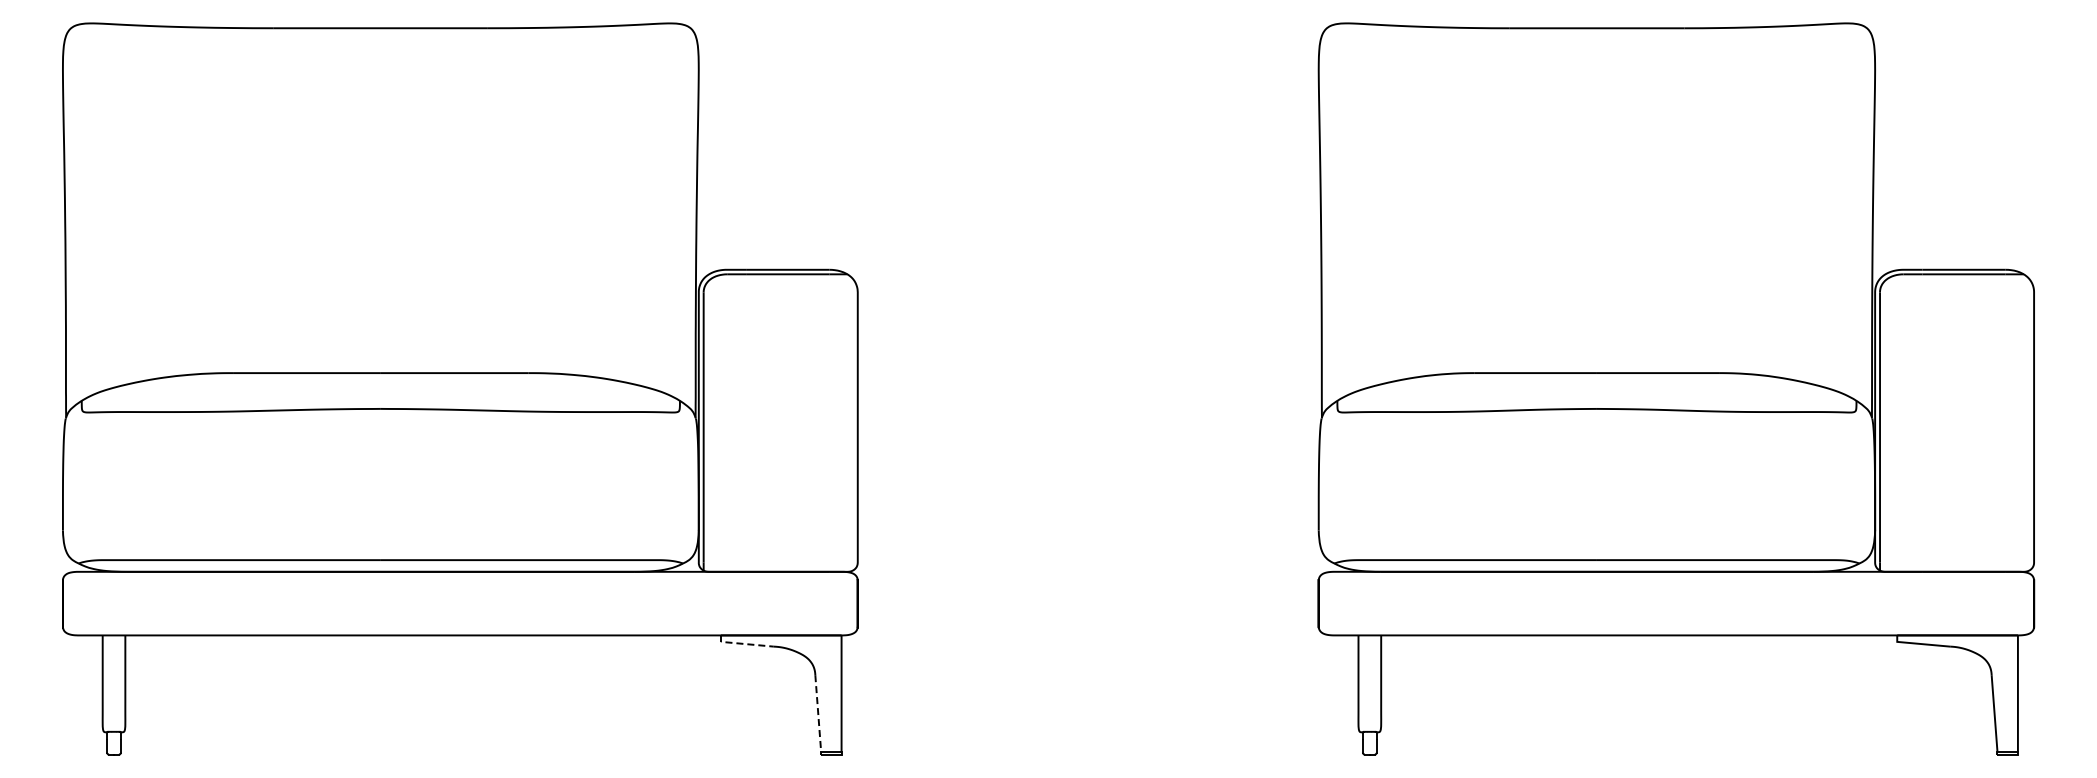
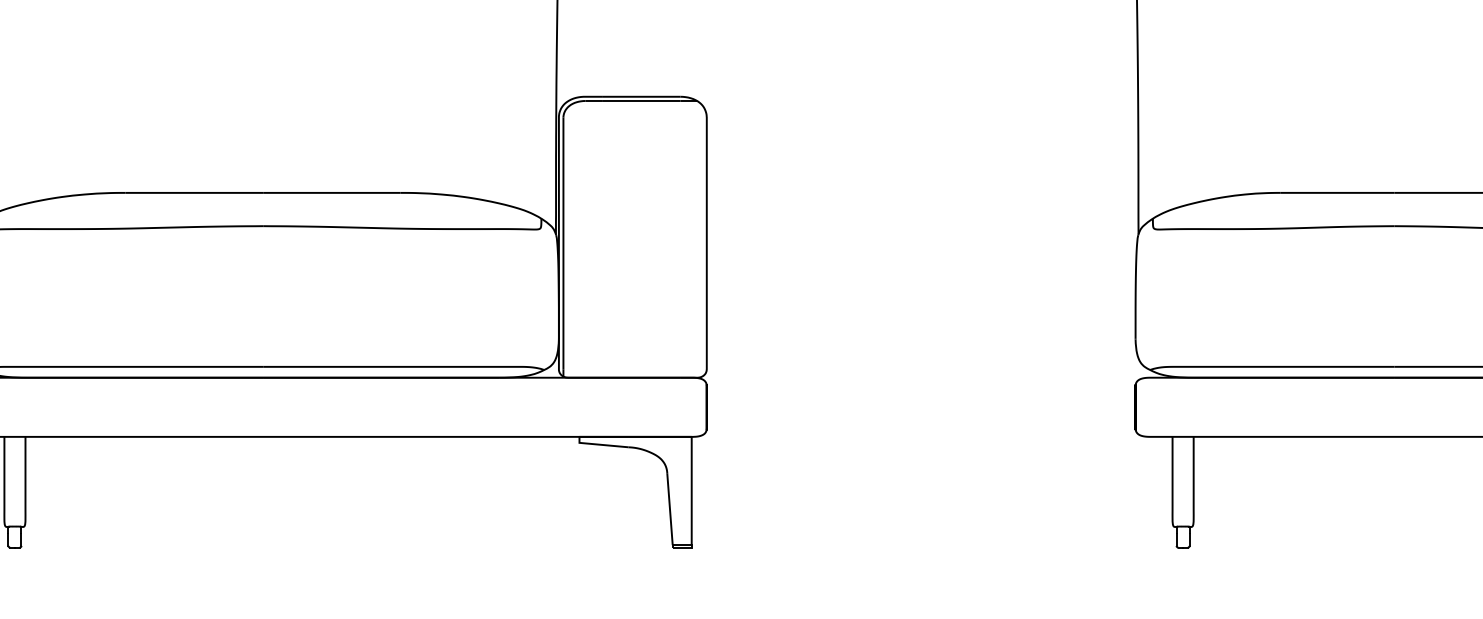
line: (743, 643) -> (600, 444), dashed -> solid
line: (818, 713) -> (670, 509), dashed -> solid

